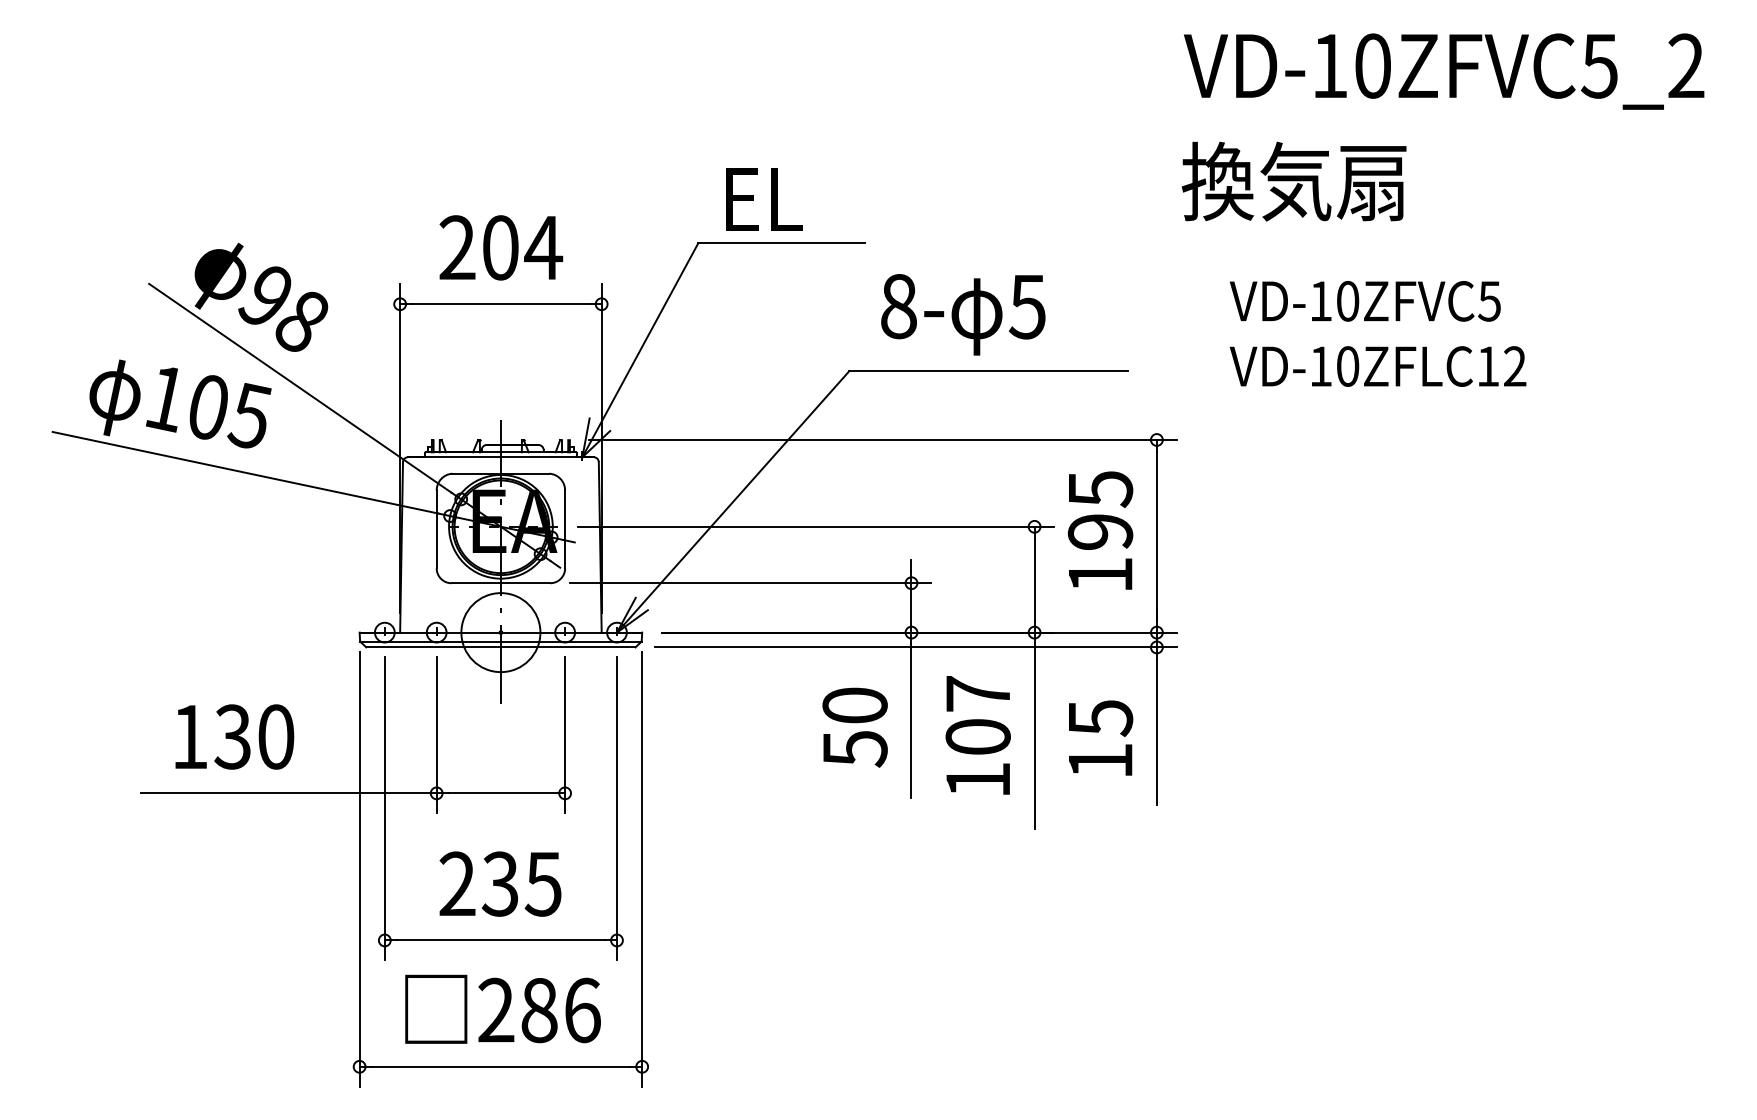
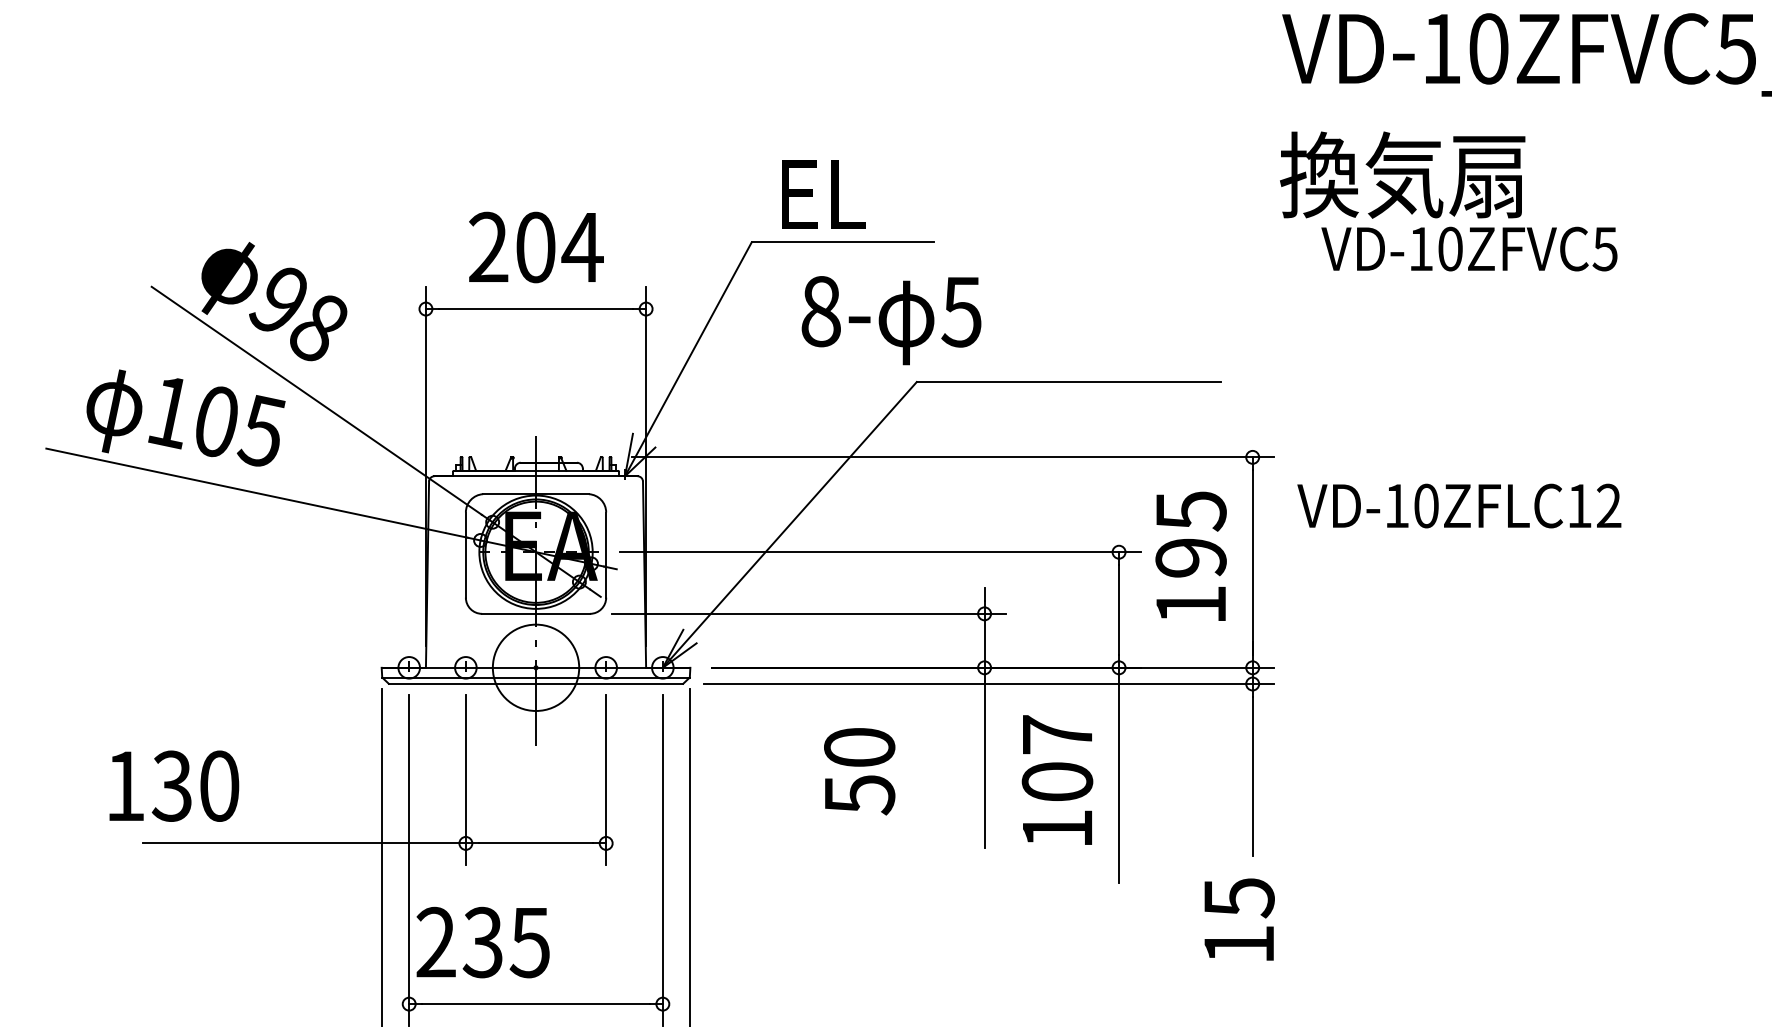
text: (1365, 301) -> (1469, 249), moved
text: (963, 314) -> (891, 320), moved
text: (1377, 366) -> (1458, 505), moved
text: (854, 727) -> (858, 771), moved
text: (234, 736) -> (173, 785), moved
text: (1101, 737) -> (1240, 918), moved
text: (500, 883) -> (483, 941), moved

